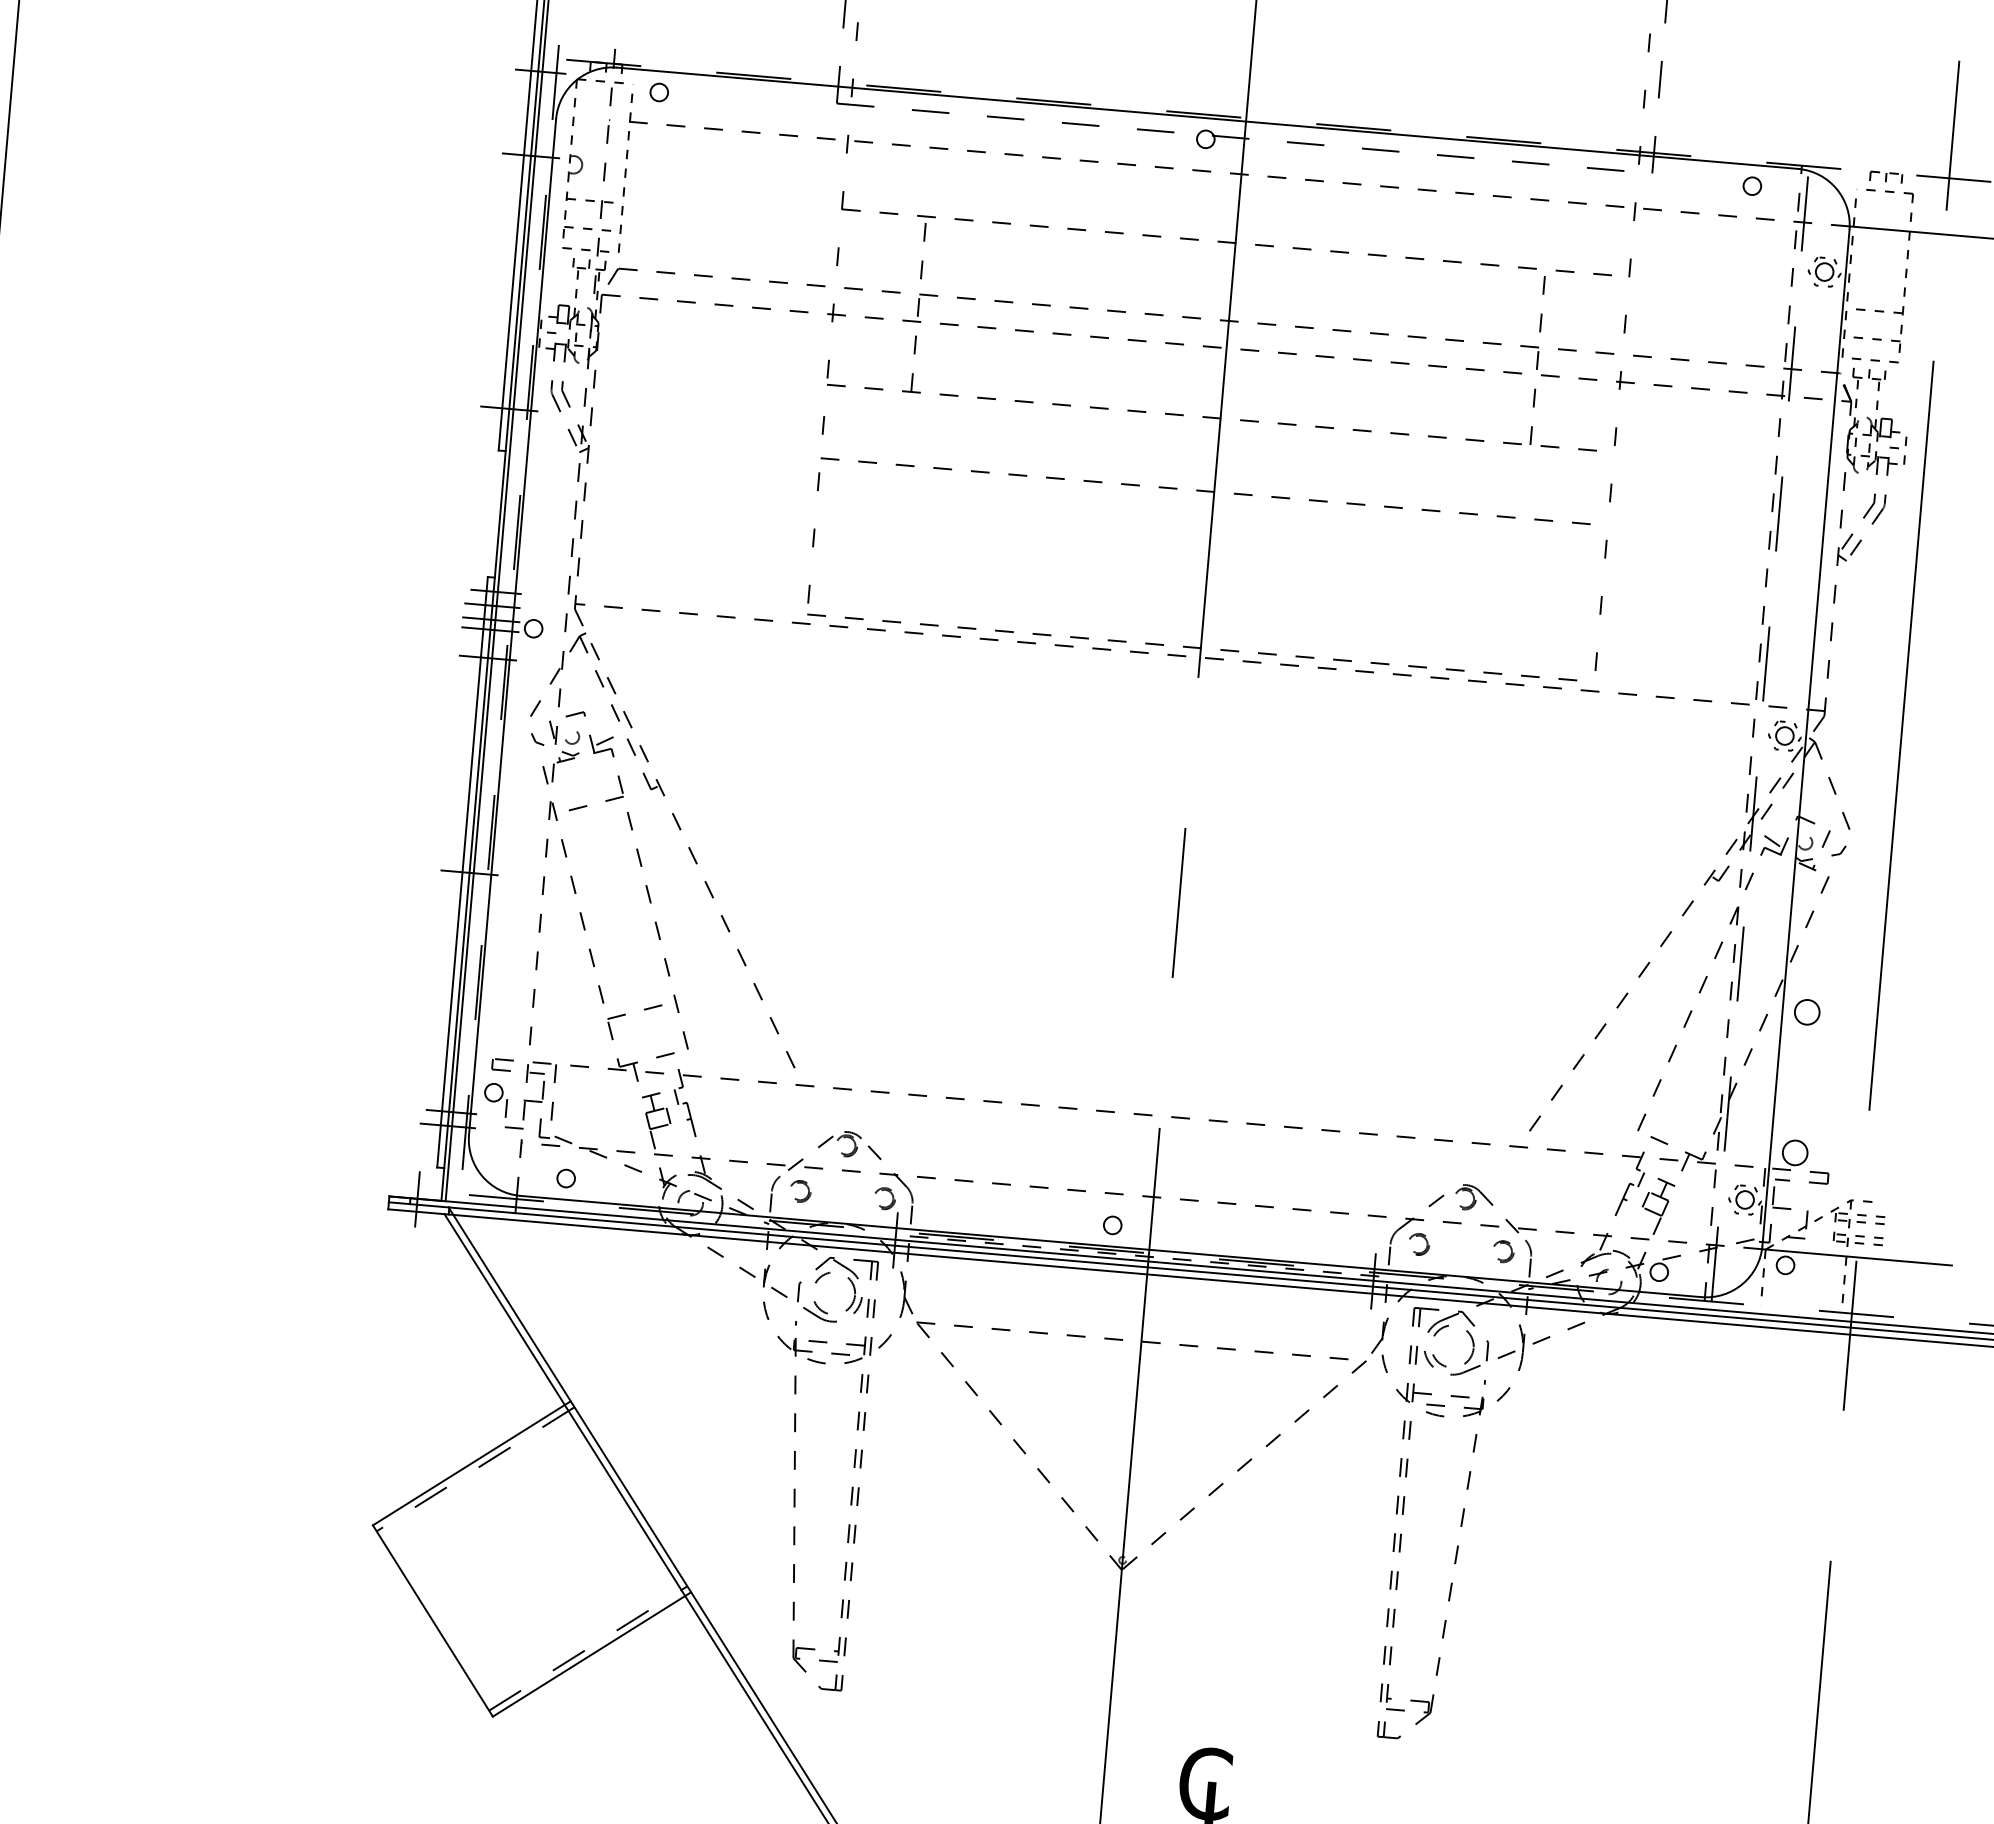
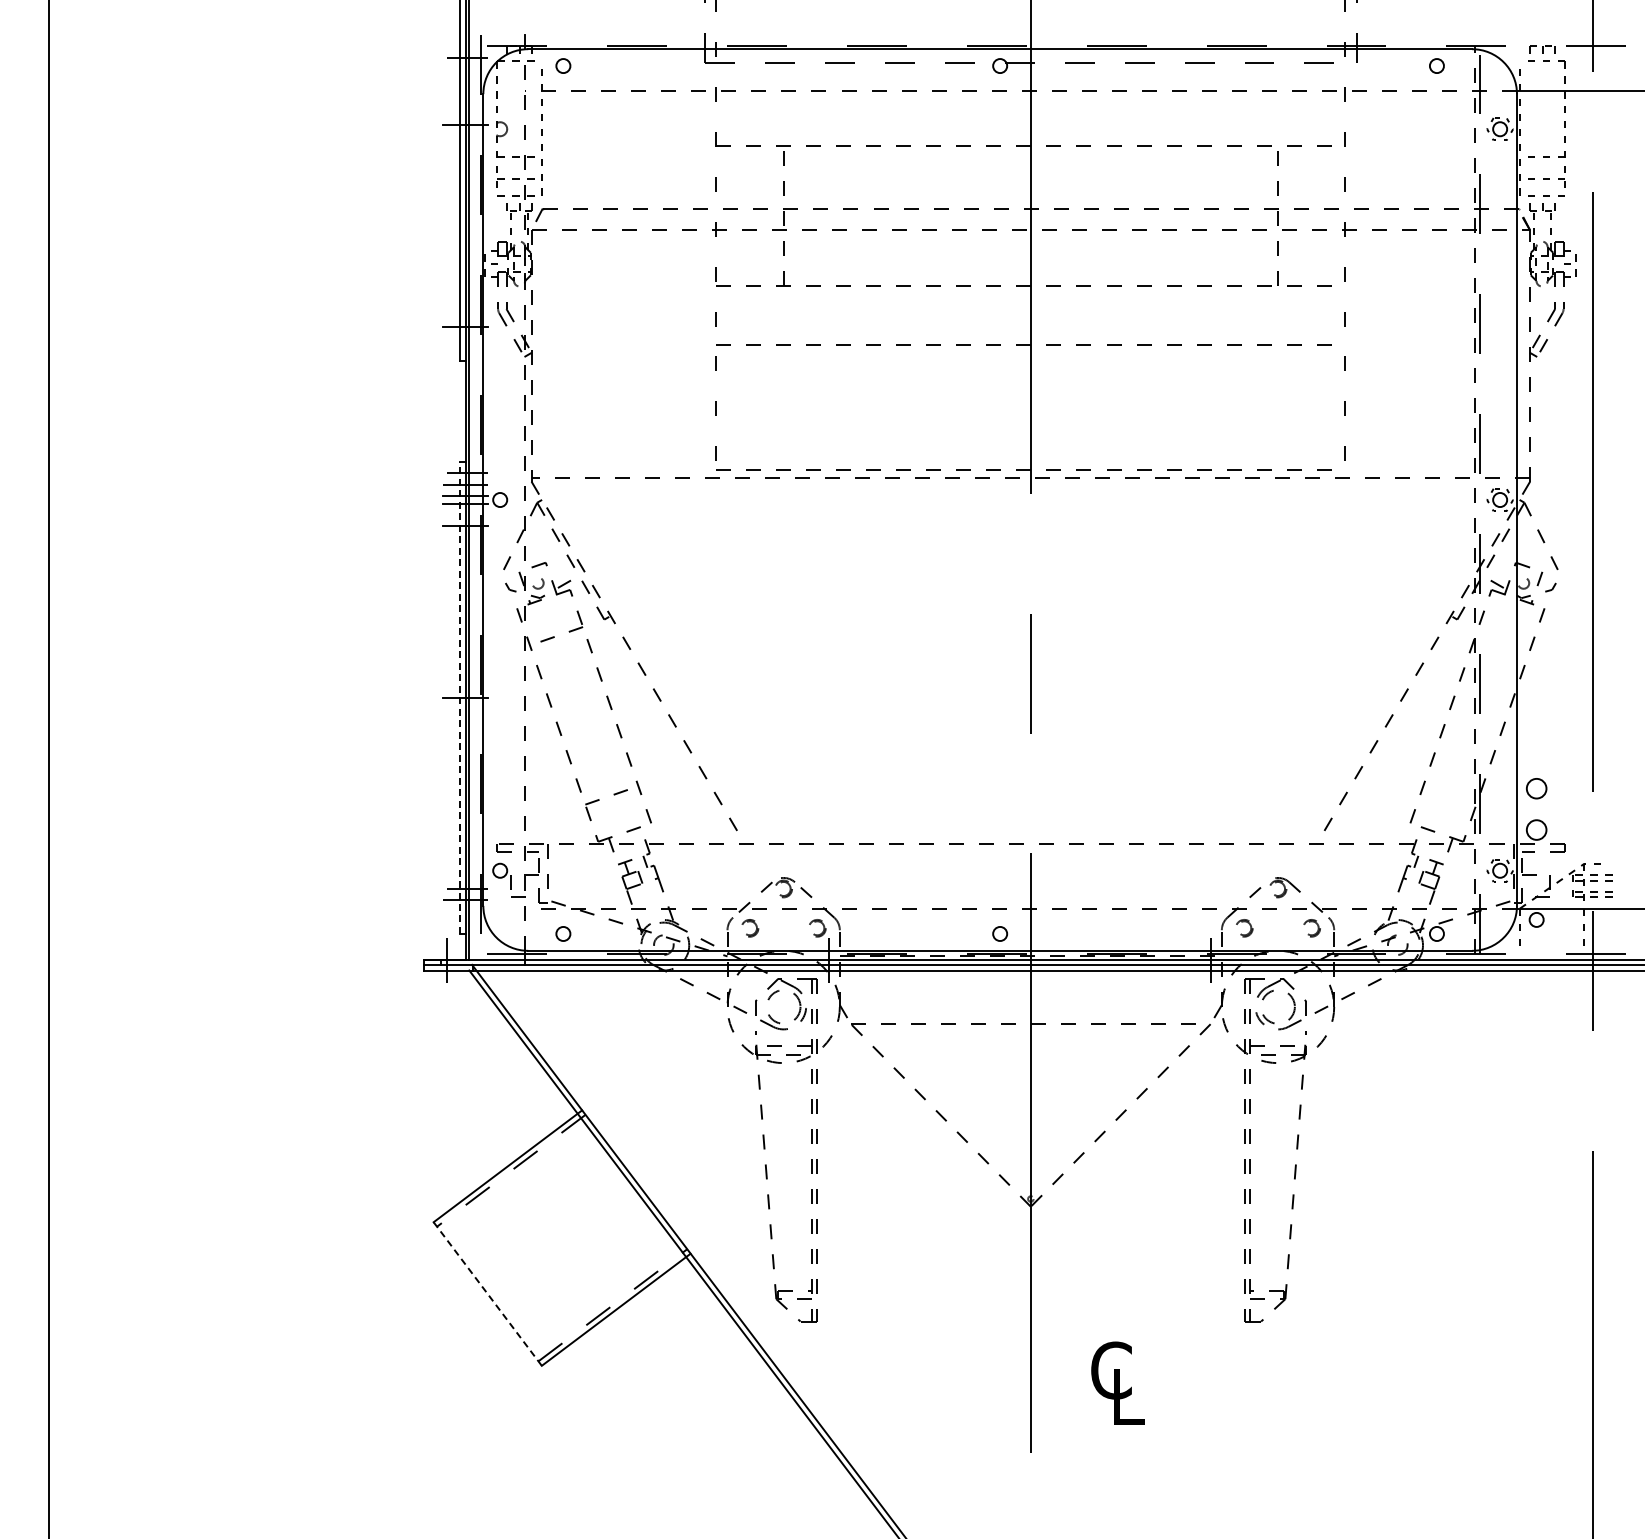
line: (462, 872) -> (460, 698), solid -> dashed
circle: (1807, 1012) -> (1536, 788), moved
line: (432, 1621) -> (487, 1294), solid -> dashed

